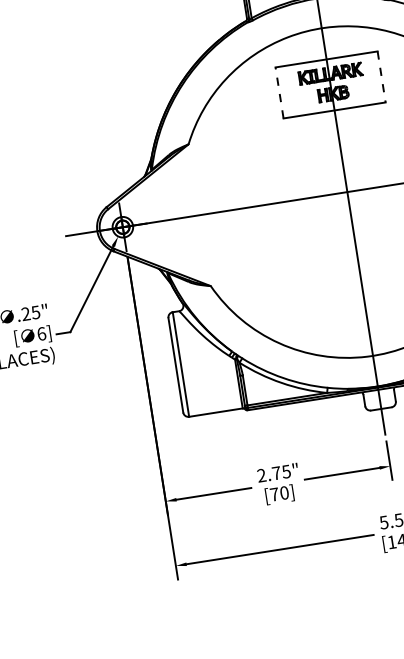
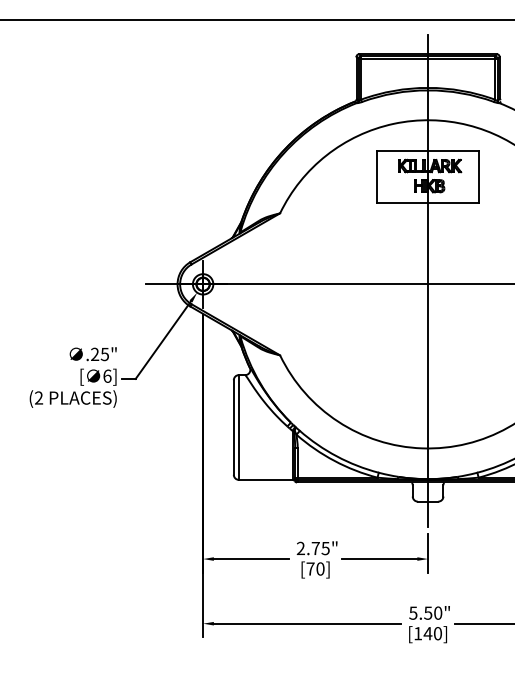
line: (381, 77) -> (479, 177), dashed -> solid
line: (279, 93) -> (376, 177), dashed -> solid

